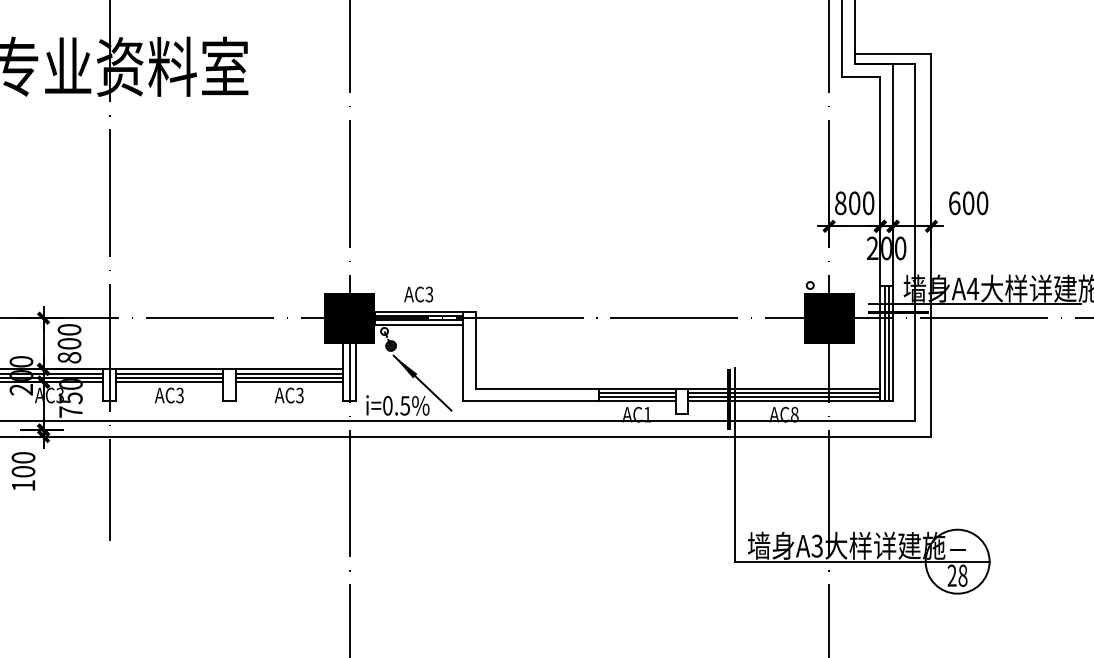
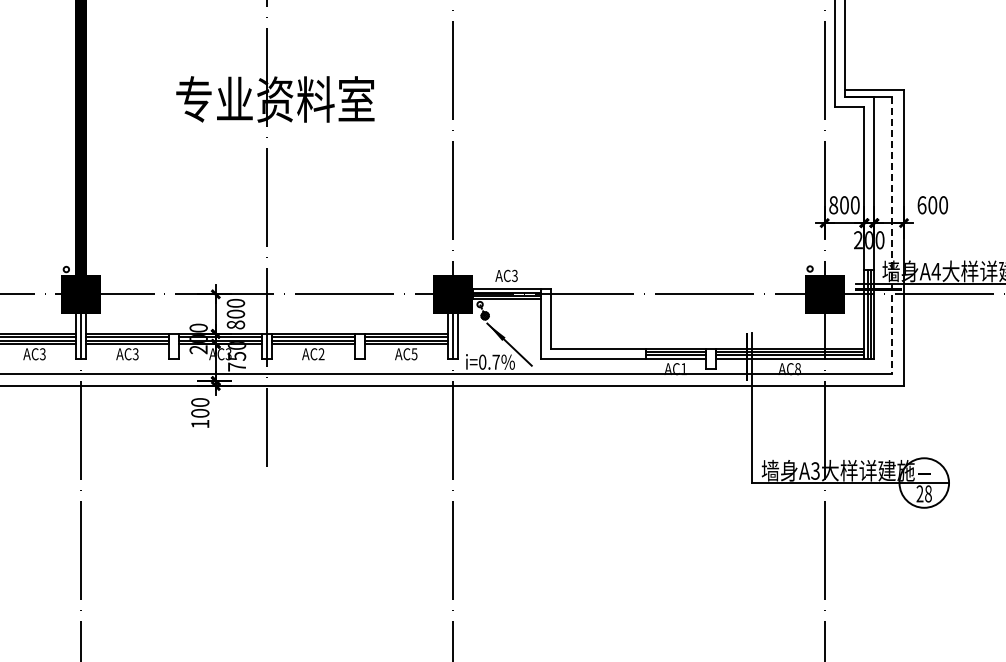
line: (915, 243) -> (891, 236), solid -> dashed
text: (299, 394) -> (414, 353), AC3 -> AC5
text: (179, 395) -> (321, 354), AC3 -> AC2
text: (404, 404) -> (495, 361), i=0.5% -> i=0.7%

